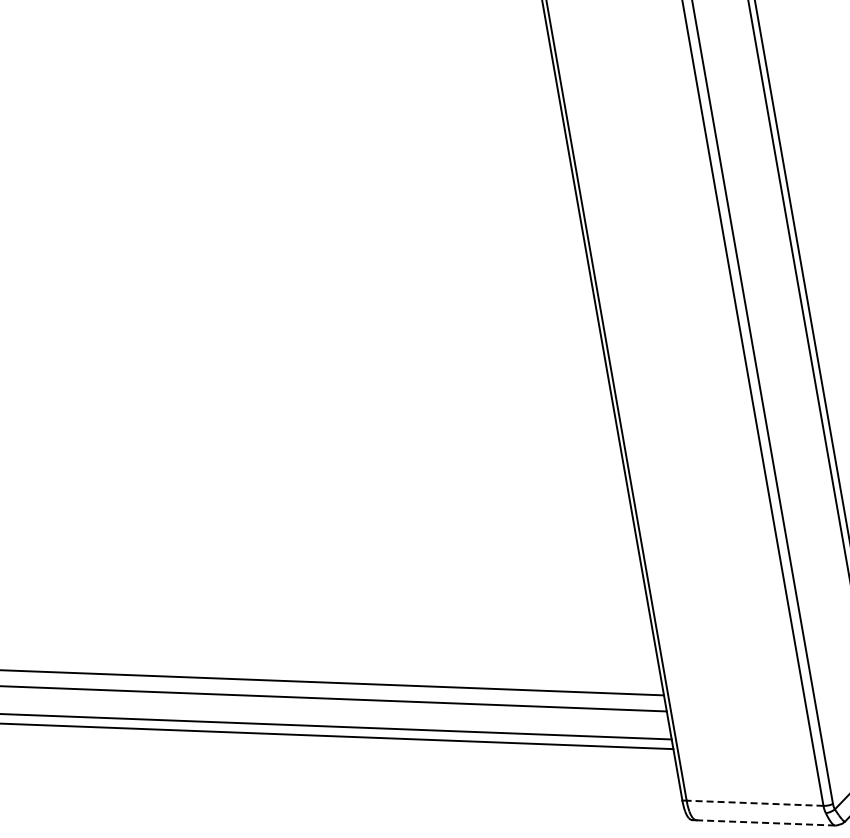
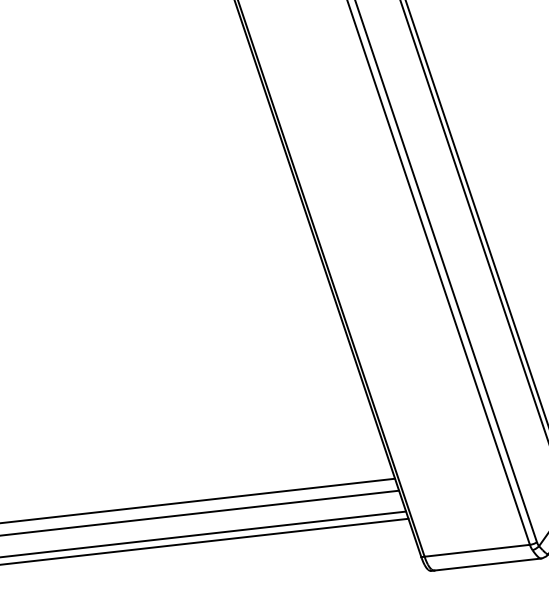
line: (754, 803) -> (476, 551), dashed -> solid
line: (765, 822) -> (487, 564), dashed -> solid

